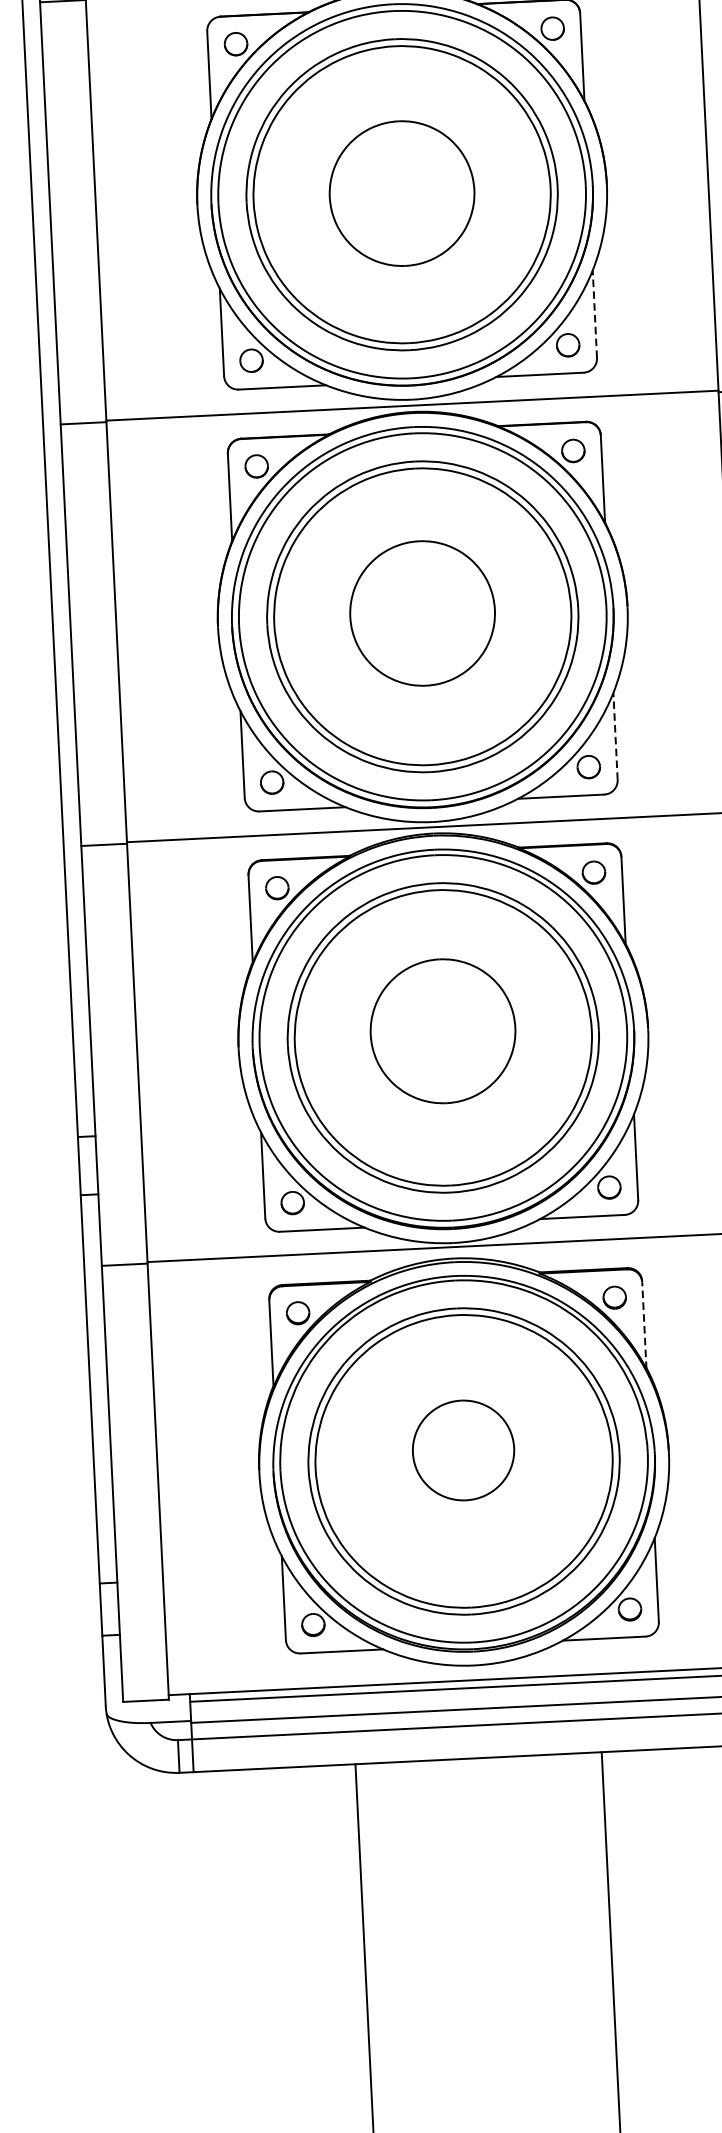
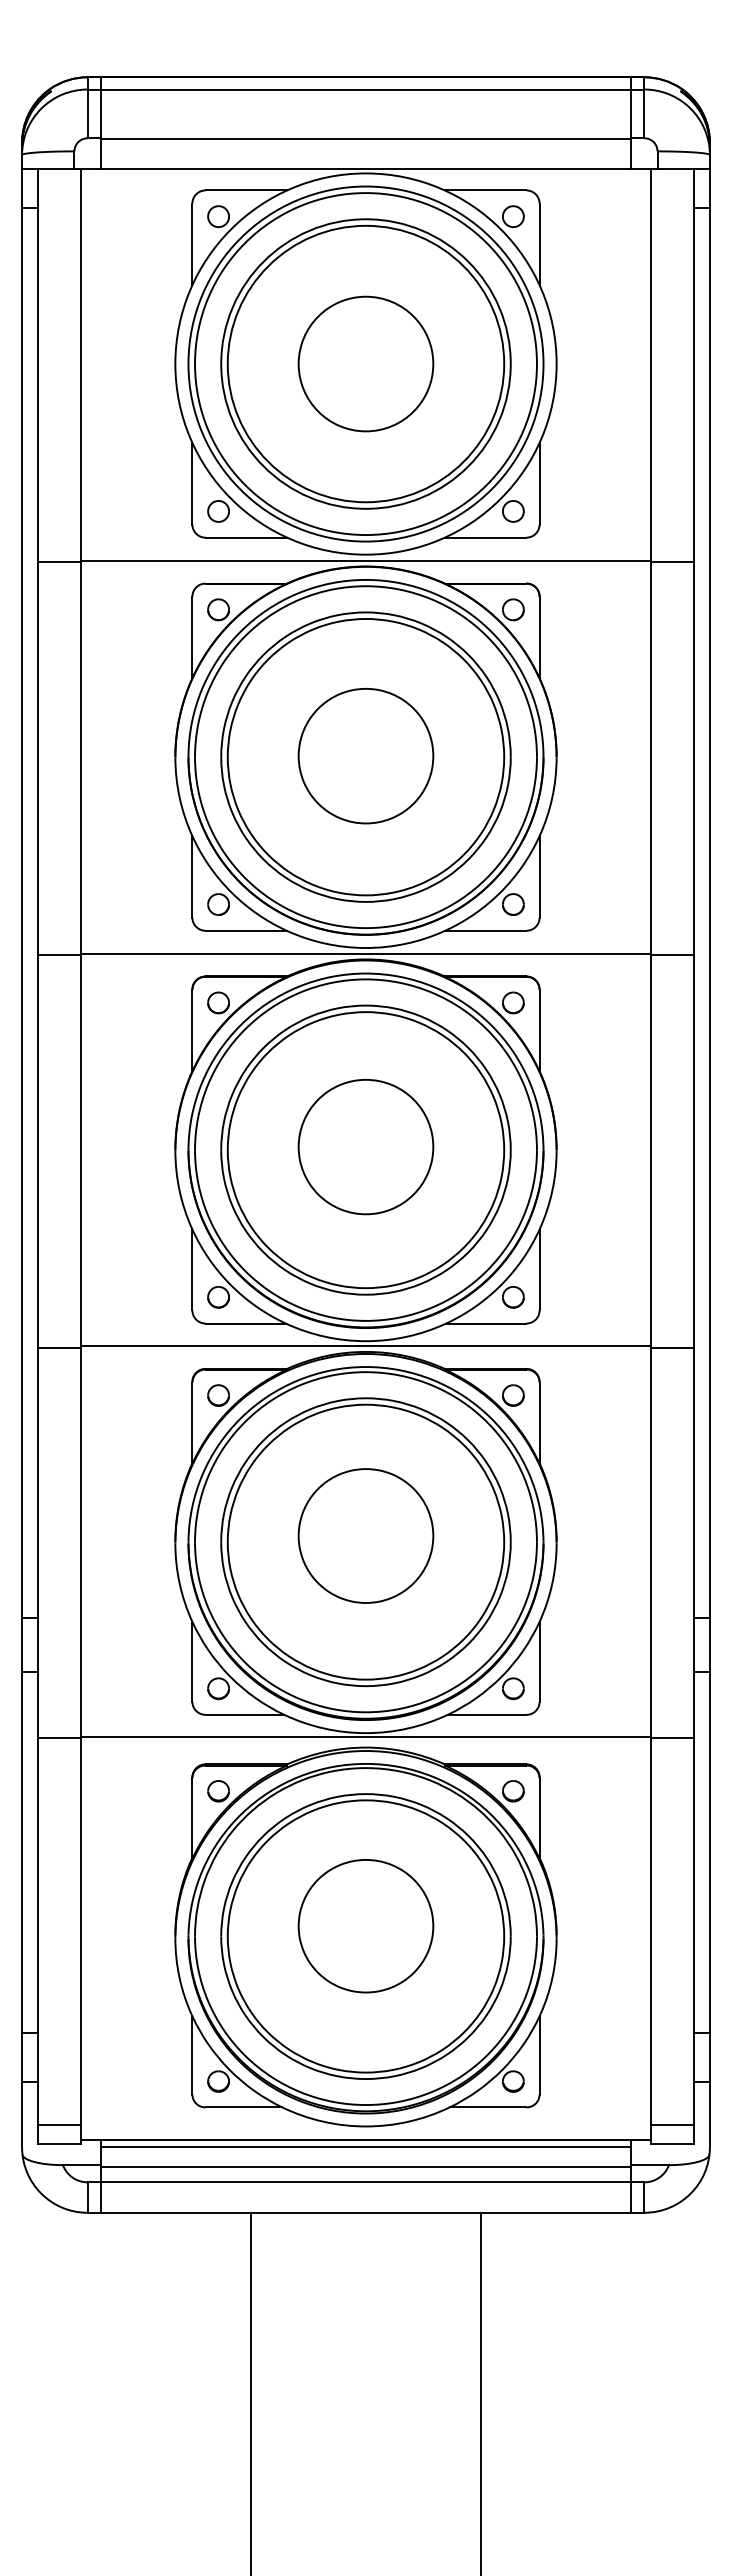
line: (594, 313) -> (539, 876), dashed -> solid
line: (615, 735) -> (539, 1269), dashed -> solid
line: (644, 1325) -> (539, 1818), dashed -> solid
part: (463, 1450) -> (365, 1926), size x1.43
line: (144, 1680) -> (59, 2125), added

